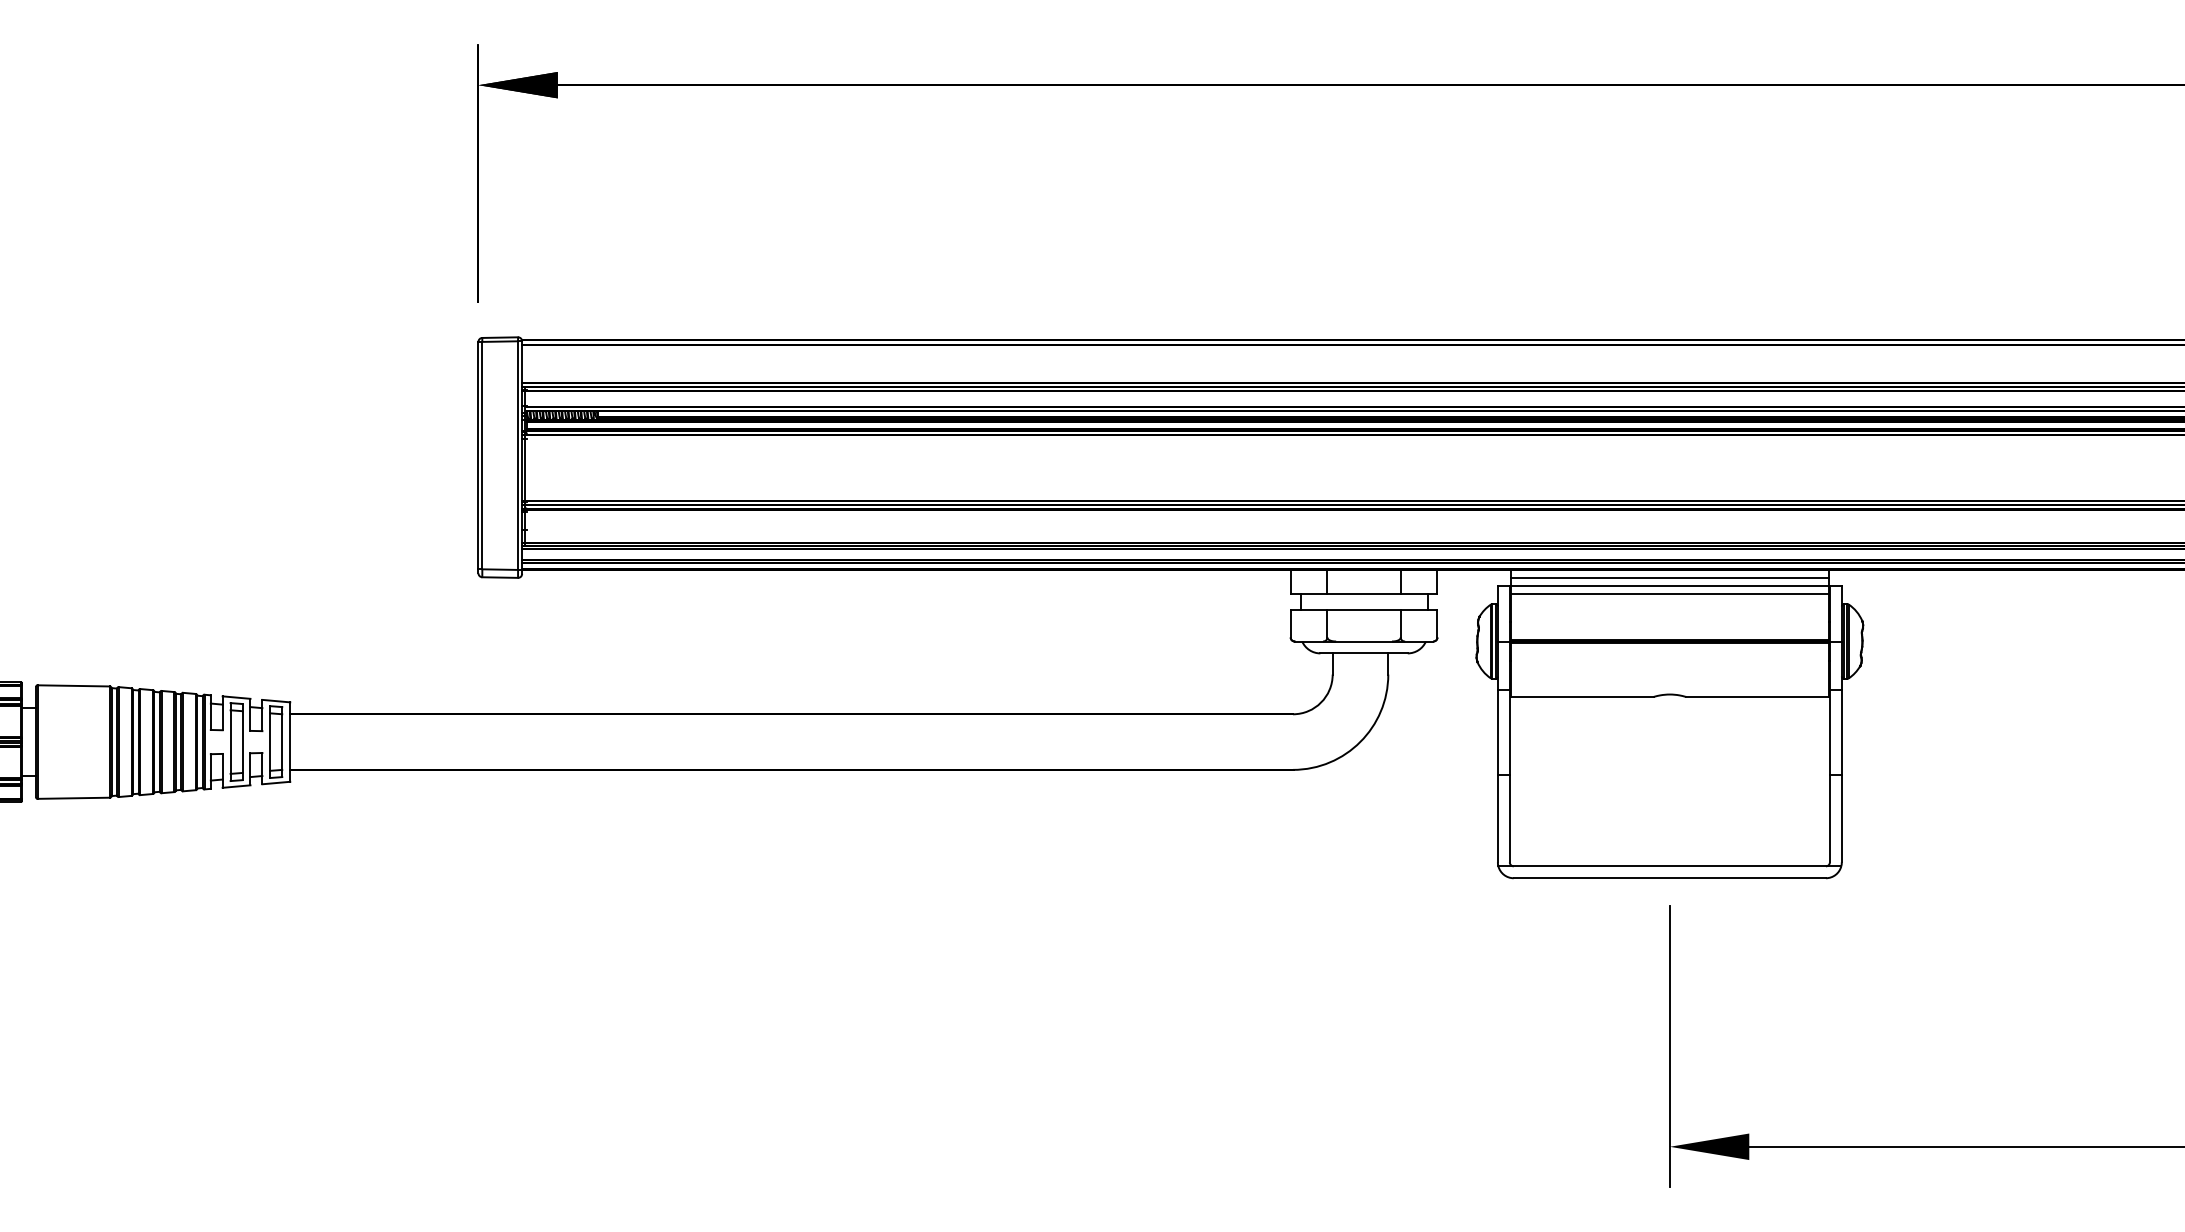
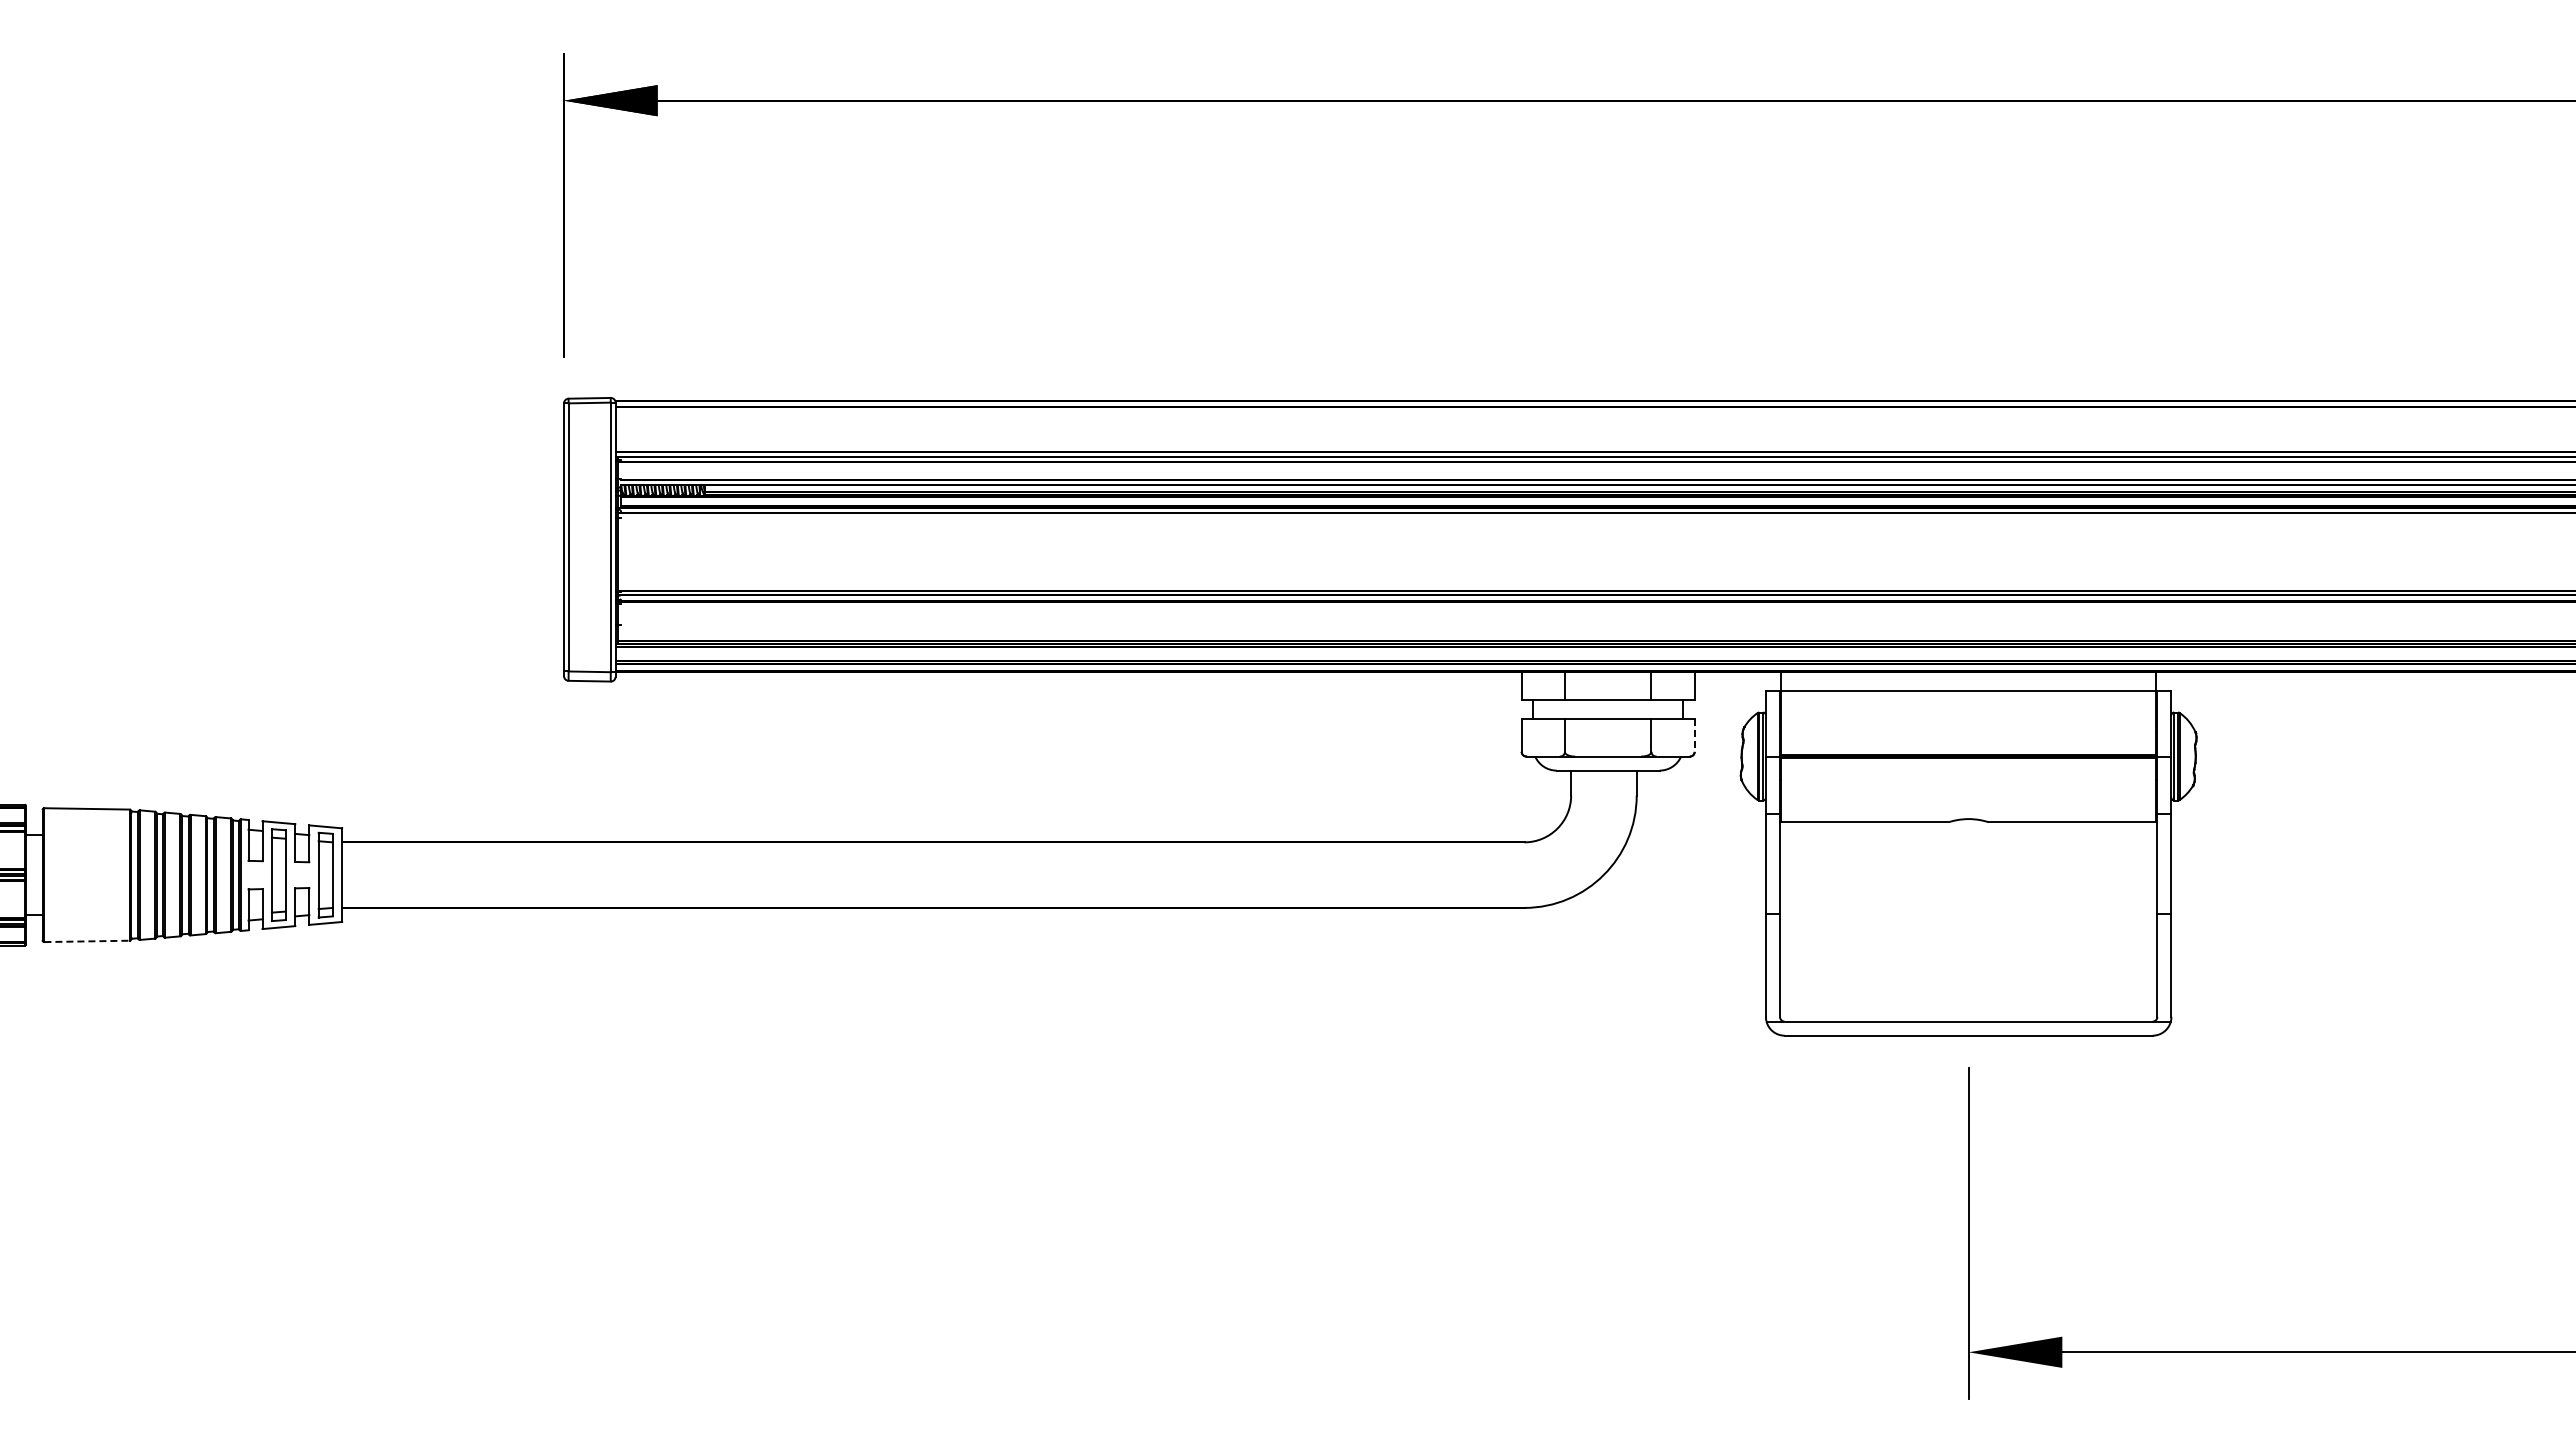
line: (1669, 577) -> (1968, 681), removed
line: (1669, 593) -> (1968, 700), removed
line: (1437, 623) -> (1694, 735), solid -> dashed
line: (74, 798) -> (87, 941), solid -> dashed

